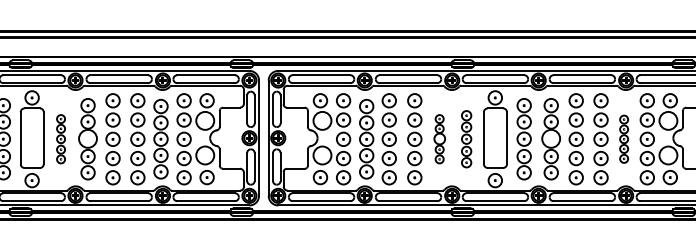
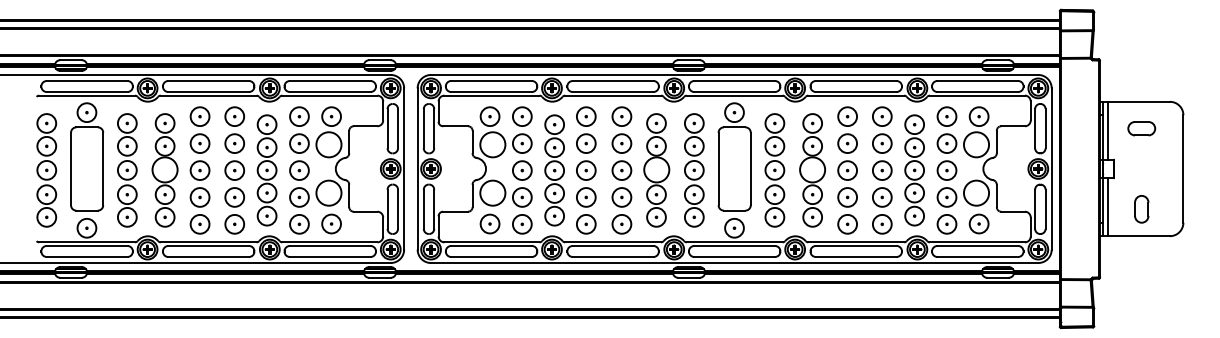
part: (61, 139) -> (127, 170), size x1.67
part: (439, 139) -> (656, 170), size x1.67
part: (466, 139) -> (694, 170), size x1.43
part: (624, 139) -> (914, 170), size x1.67

